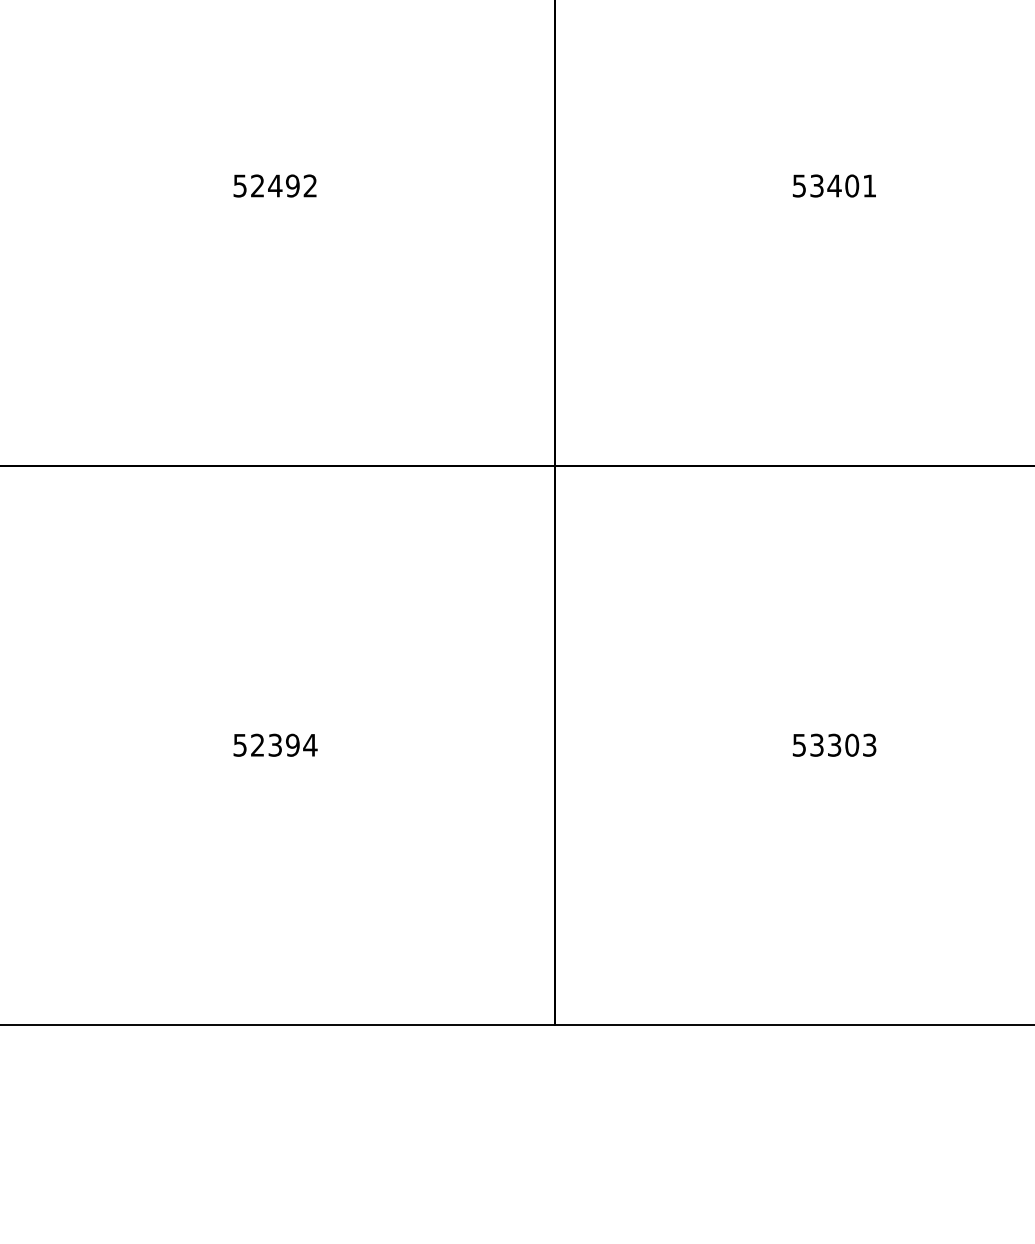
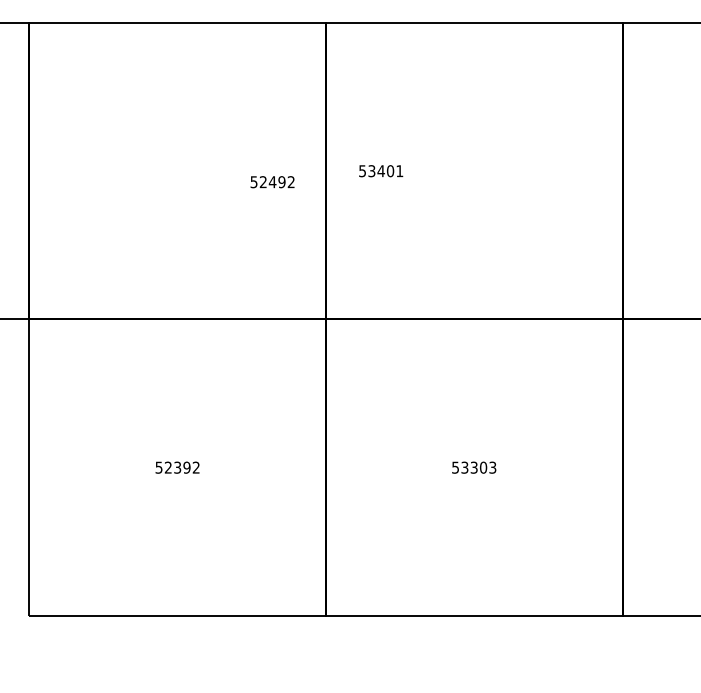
text: (274, 186) -> (272, 182), moved
text: (835, 186) -> (381, 171), moved
text: (310, 744) -> (196, 467), 52394 -> 52392

